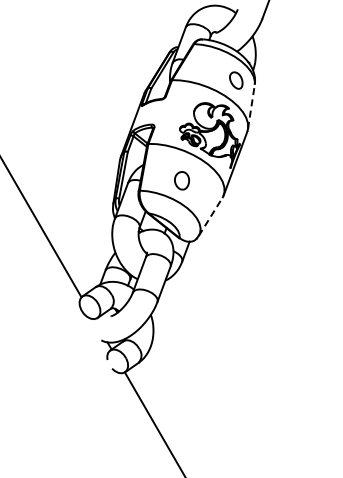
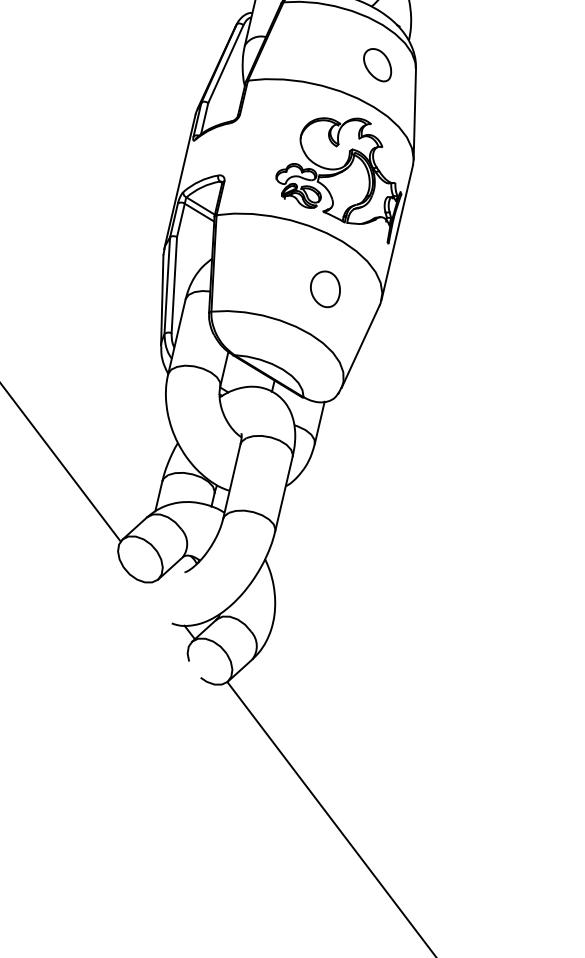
line: (251, 106) -> (414, 113), dashed -> solid
part: (181, 180) -> (324, 288), moved
line: (210, 216) -> (360, 345), dashed -> solid

